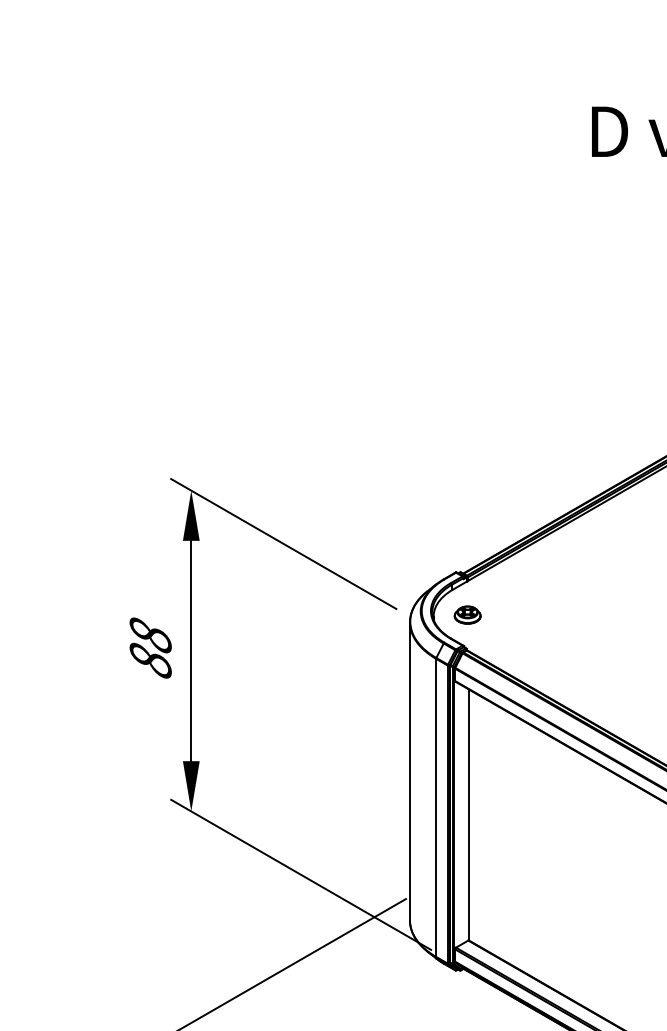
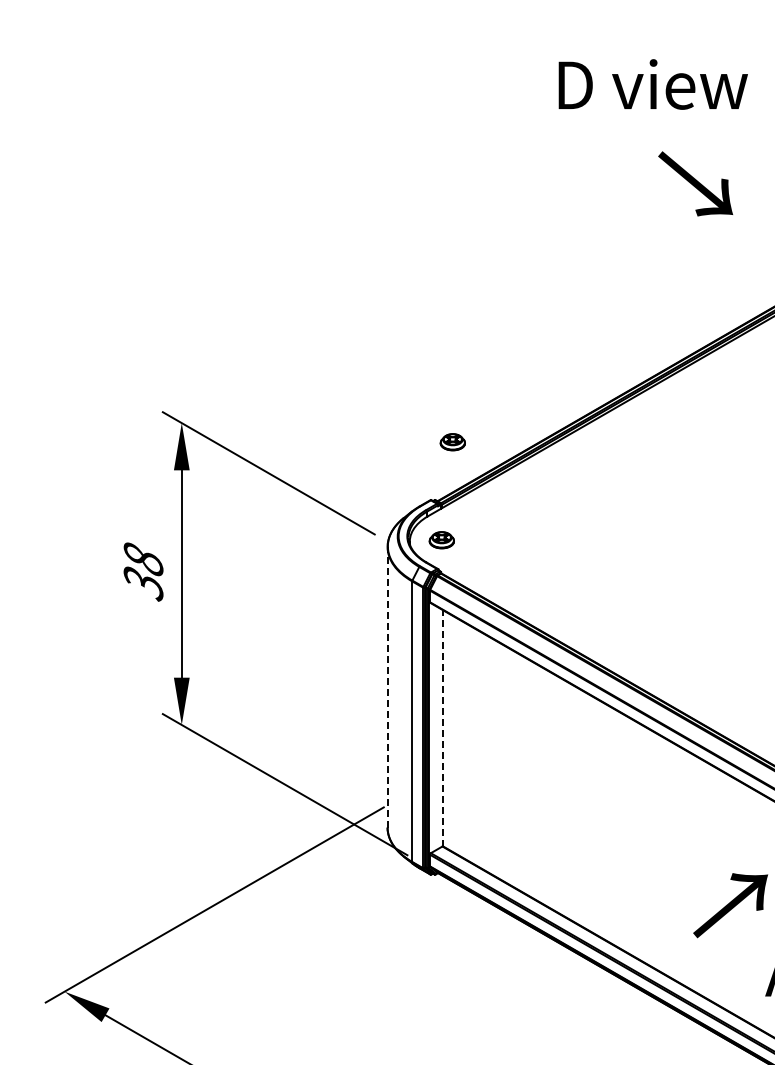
part: (478, 511) -> (452, 442), added
text: (150, 661) -> (143, 583), 88 -> 38
line: (409, 770) -> (387, 686), solid -> dashed
line: (469, 815) -> (443, 728), solid -> dashed

